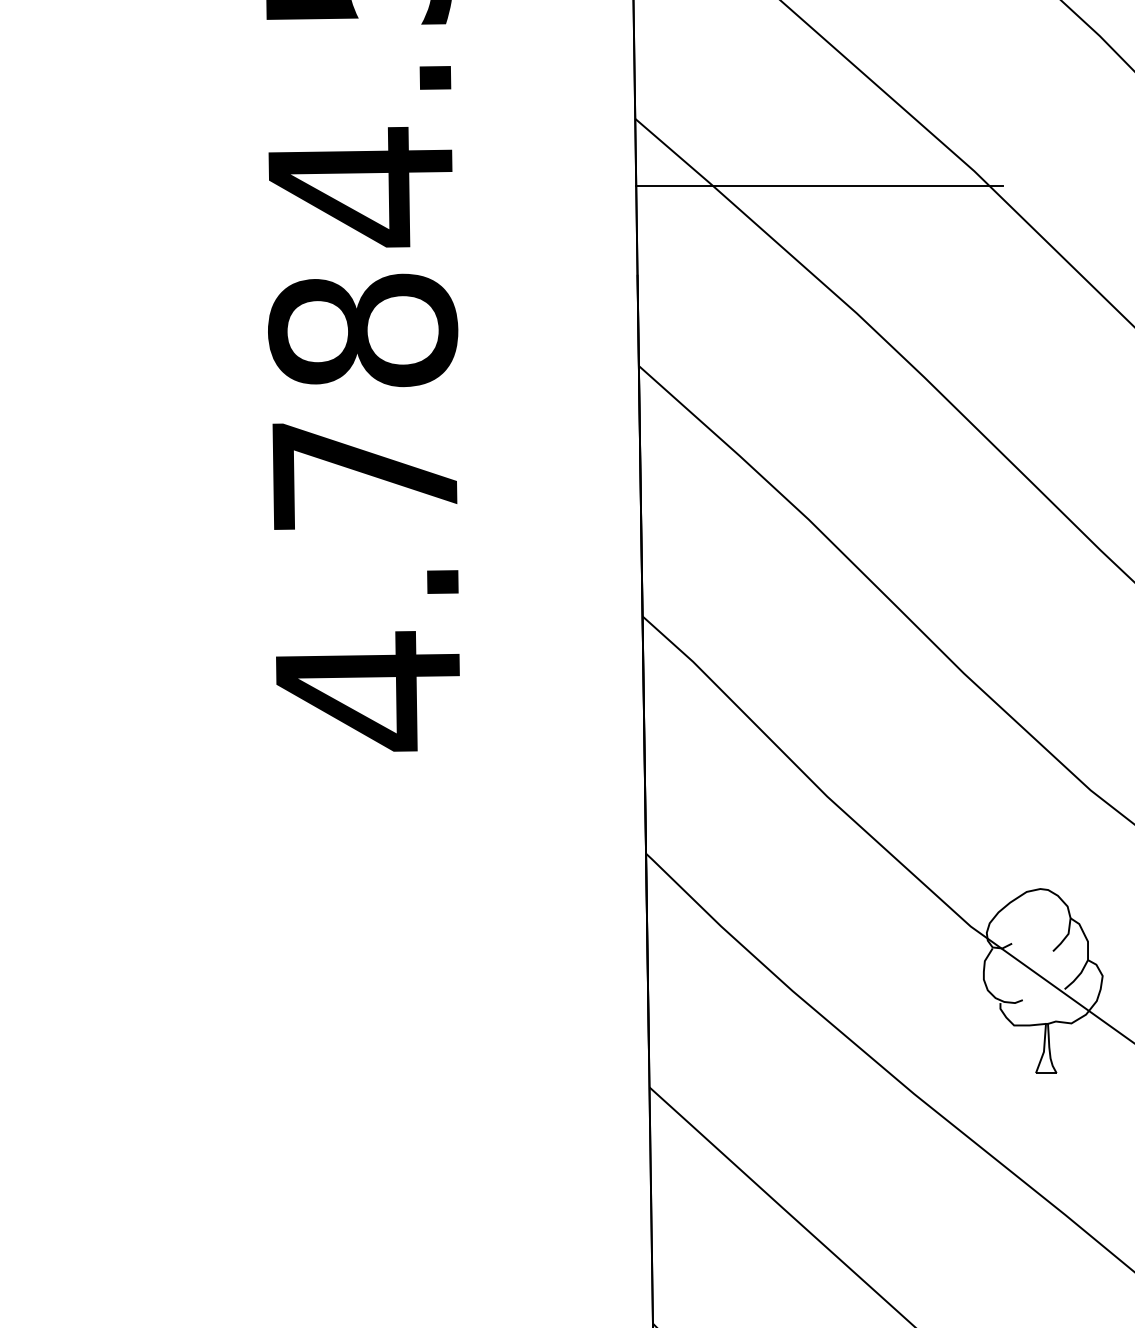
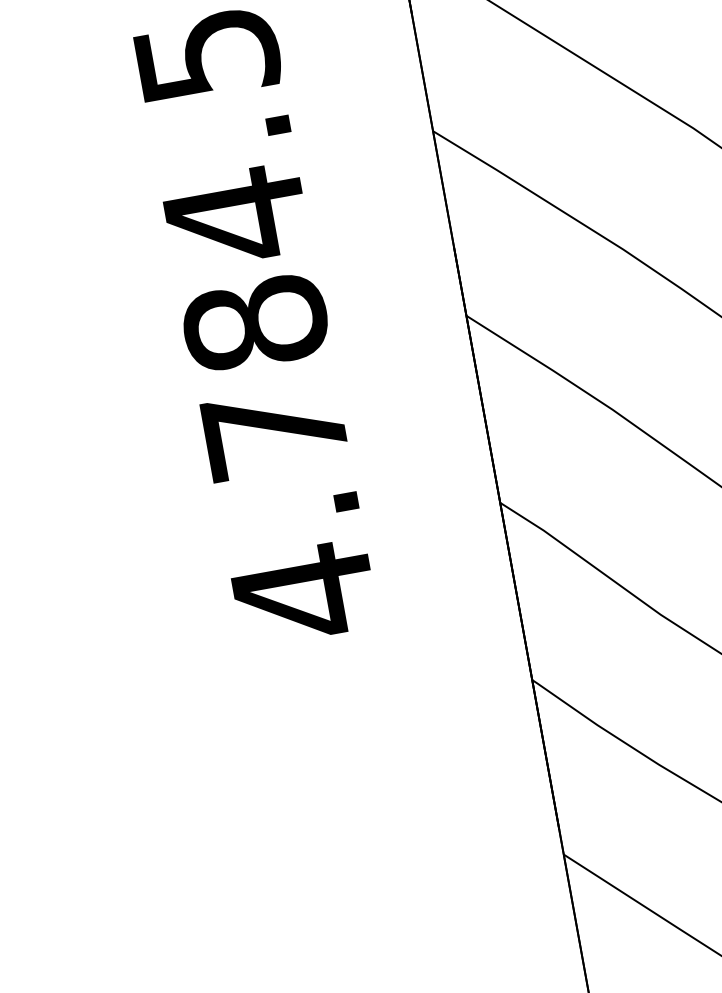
line: (819, 185) -> (579, 158), removed

